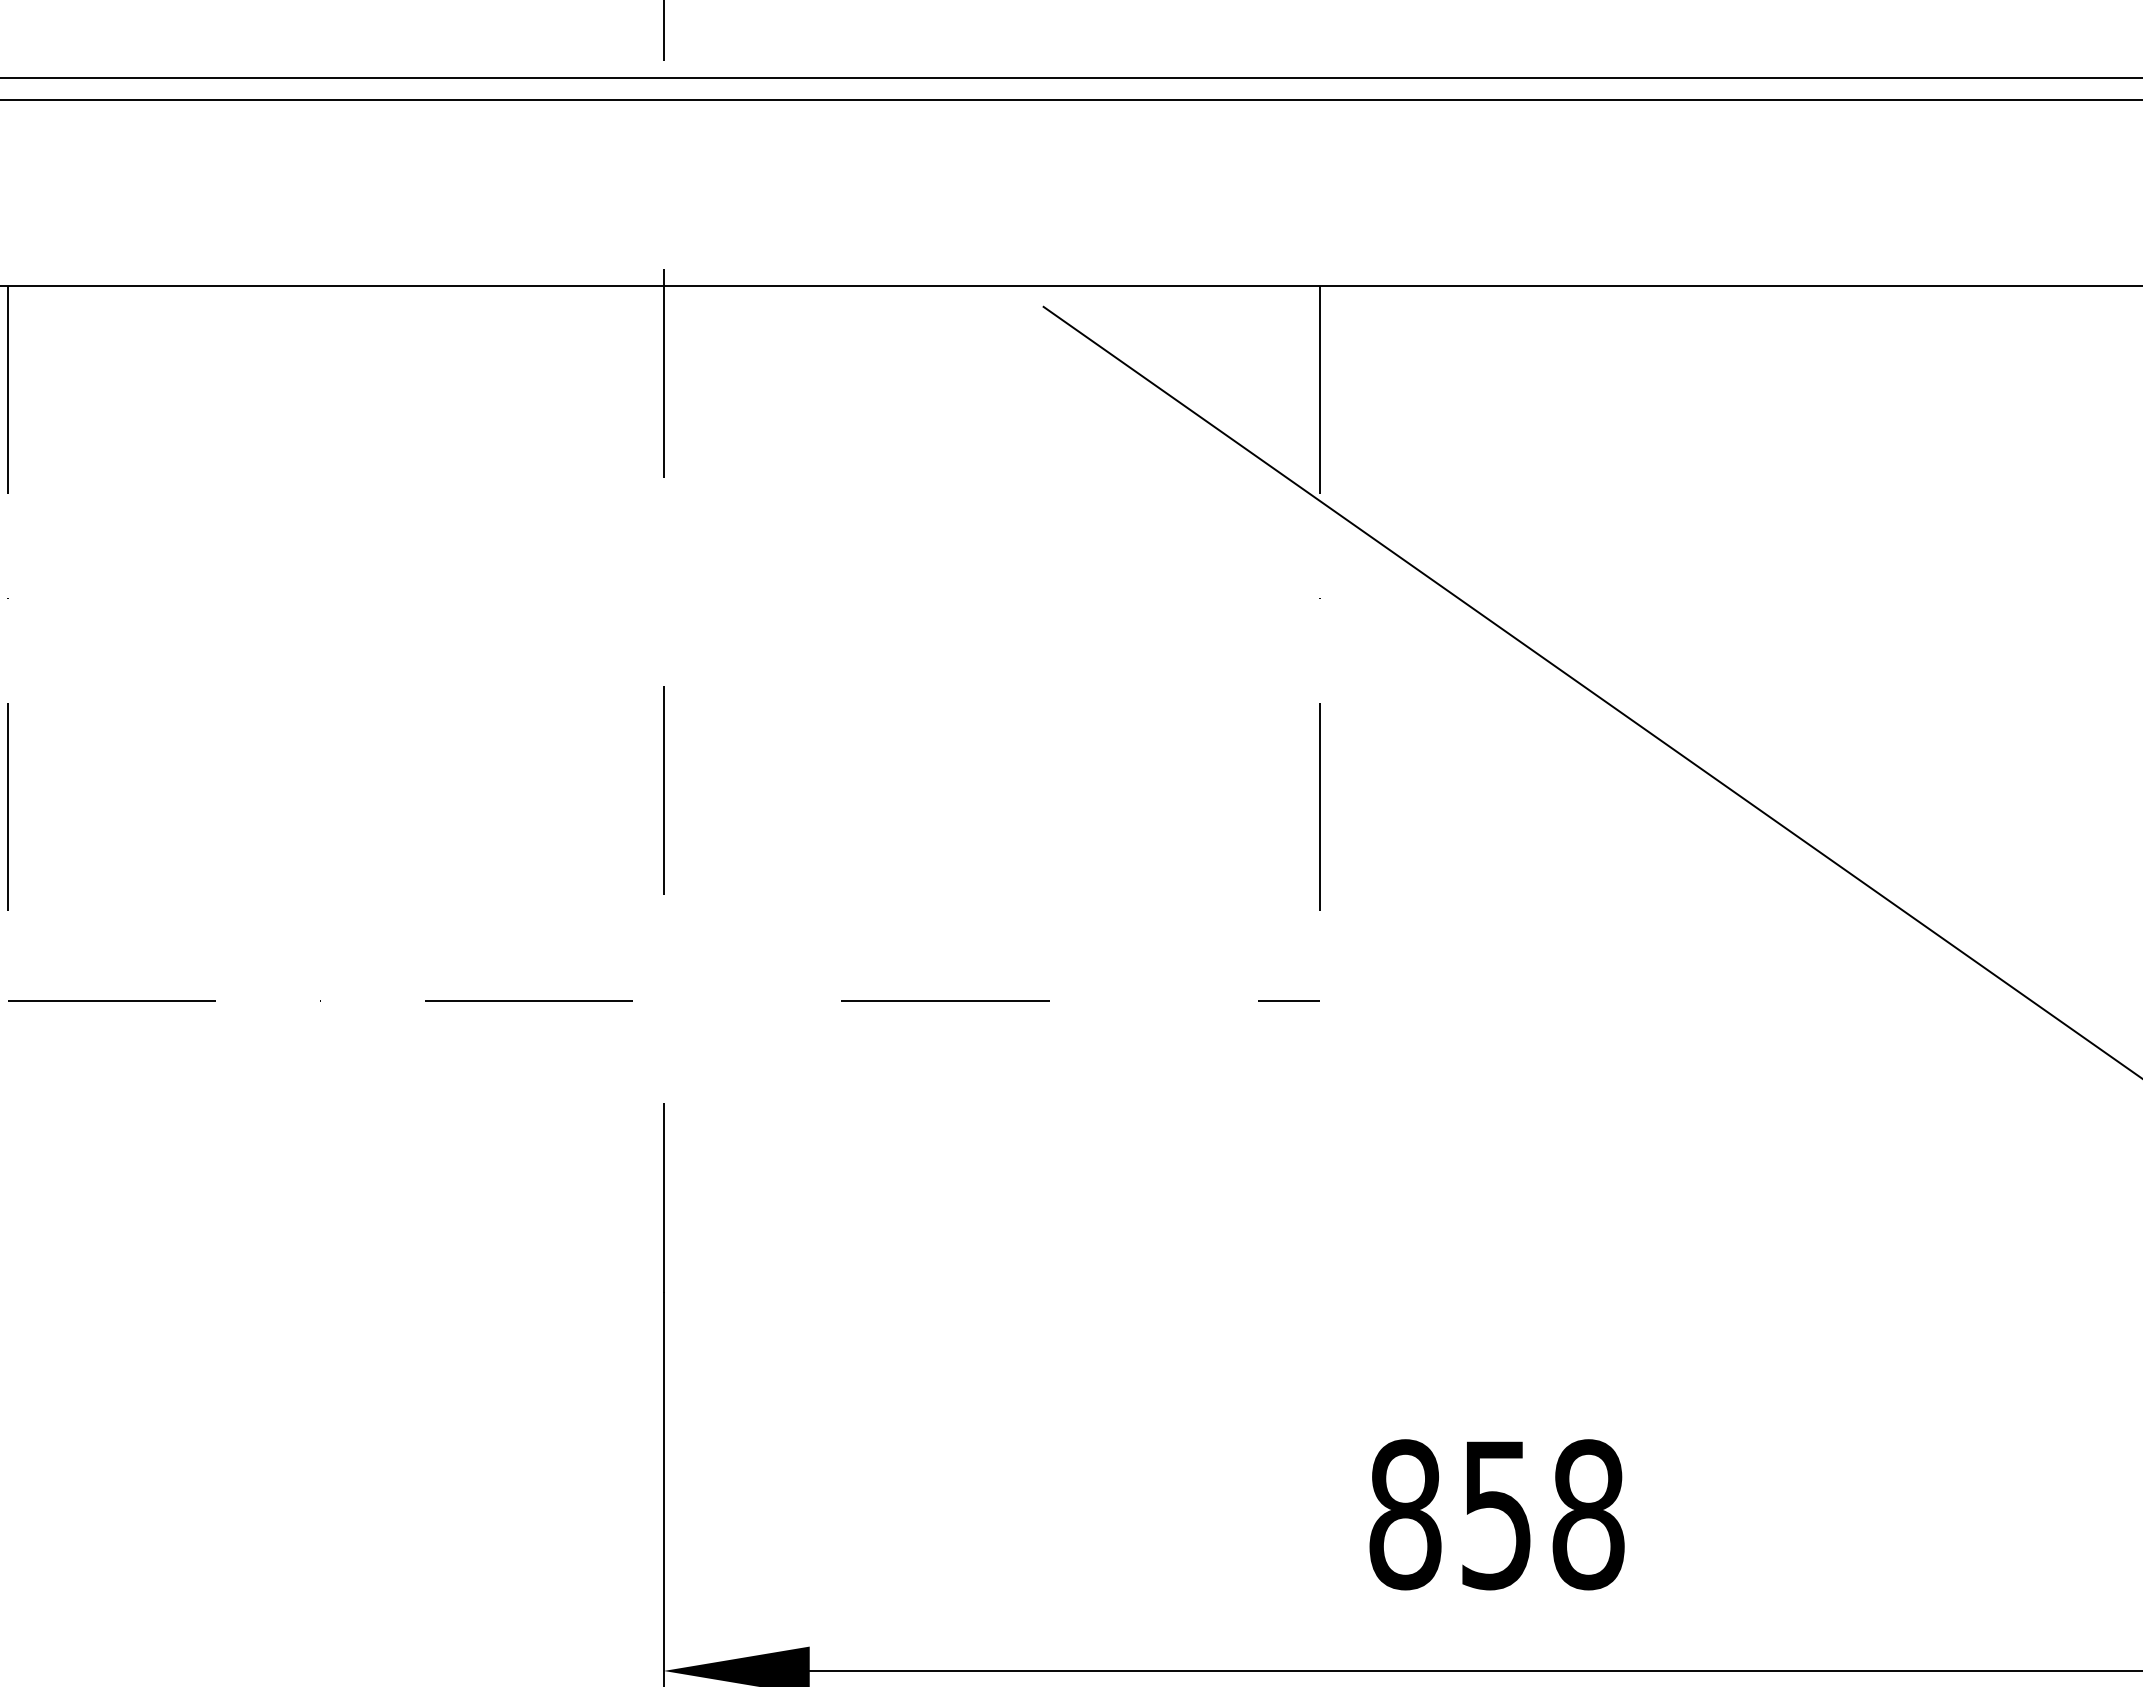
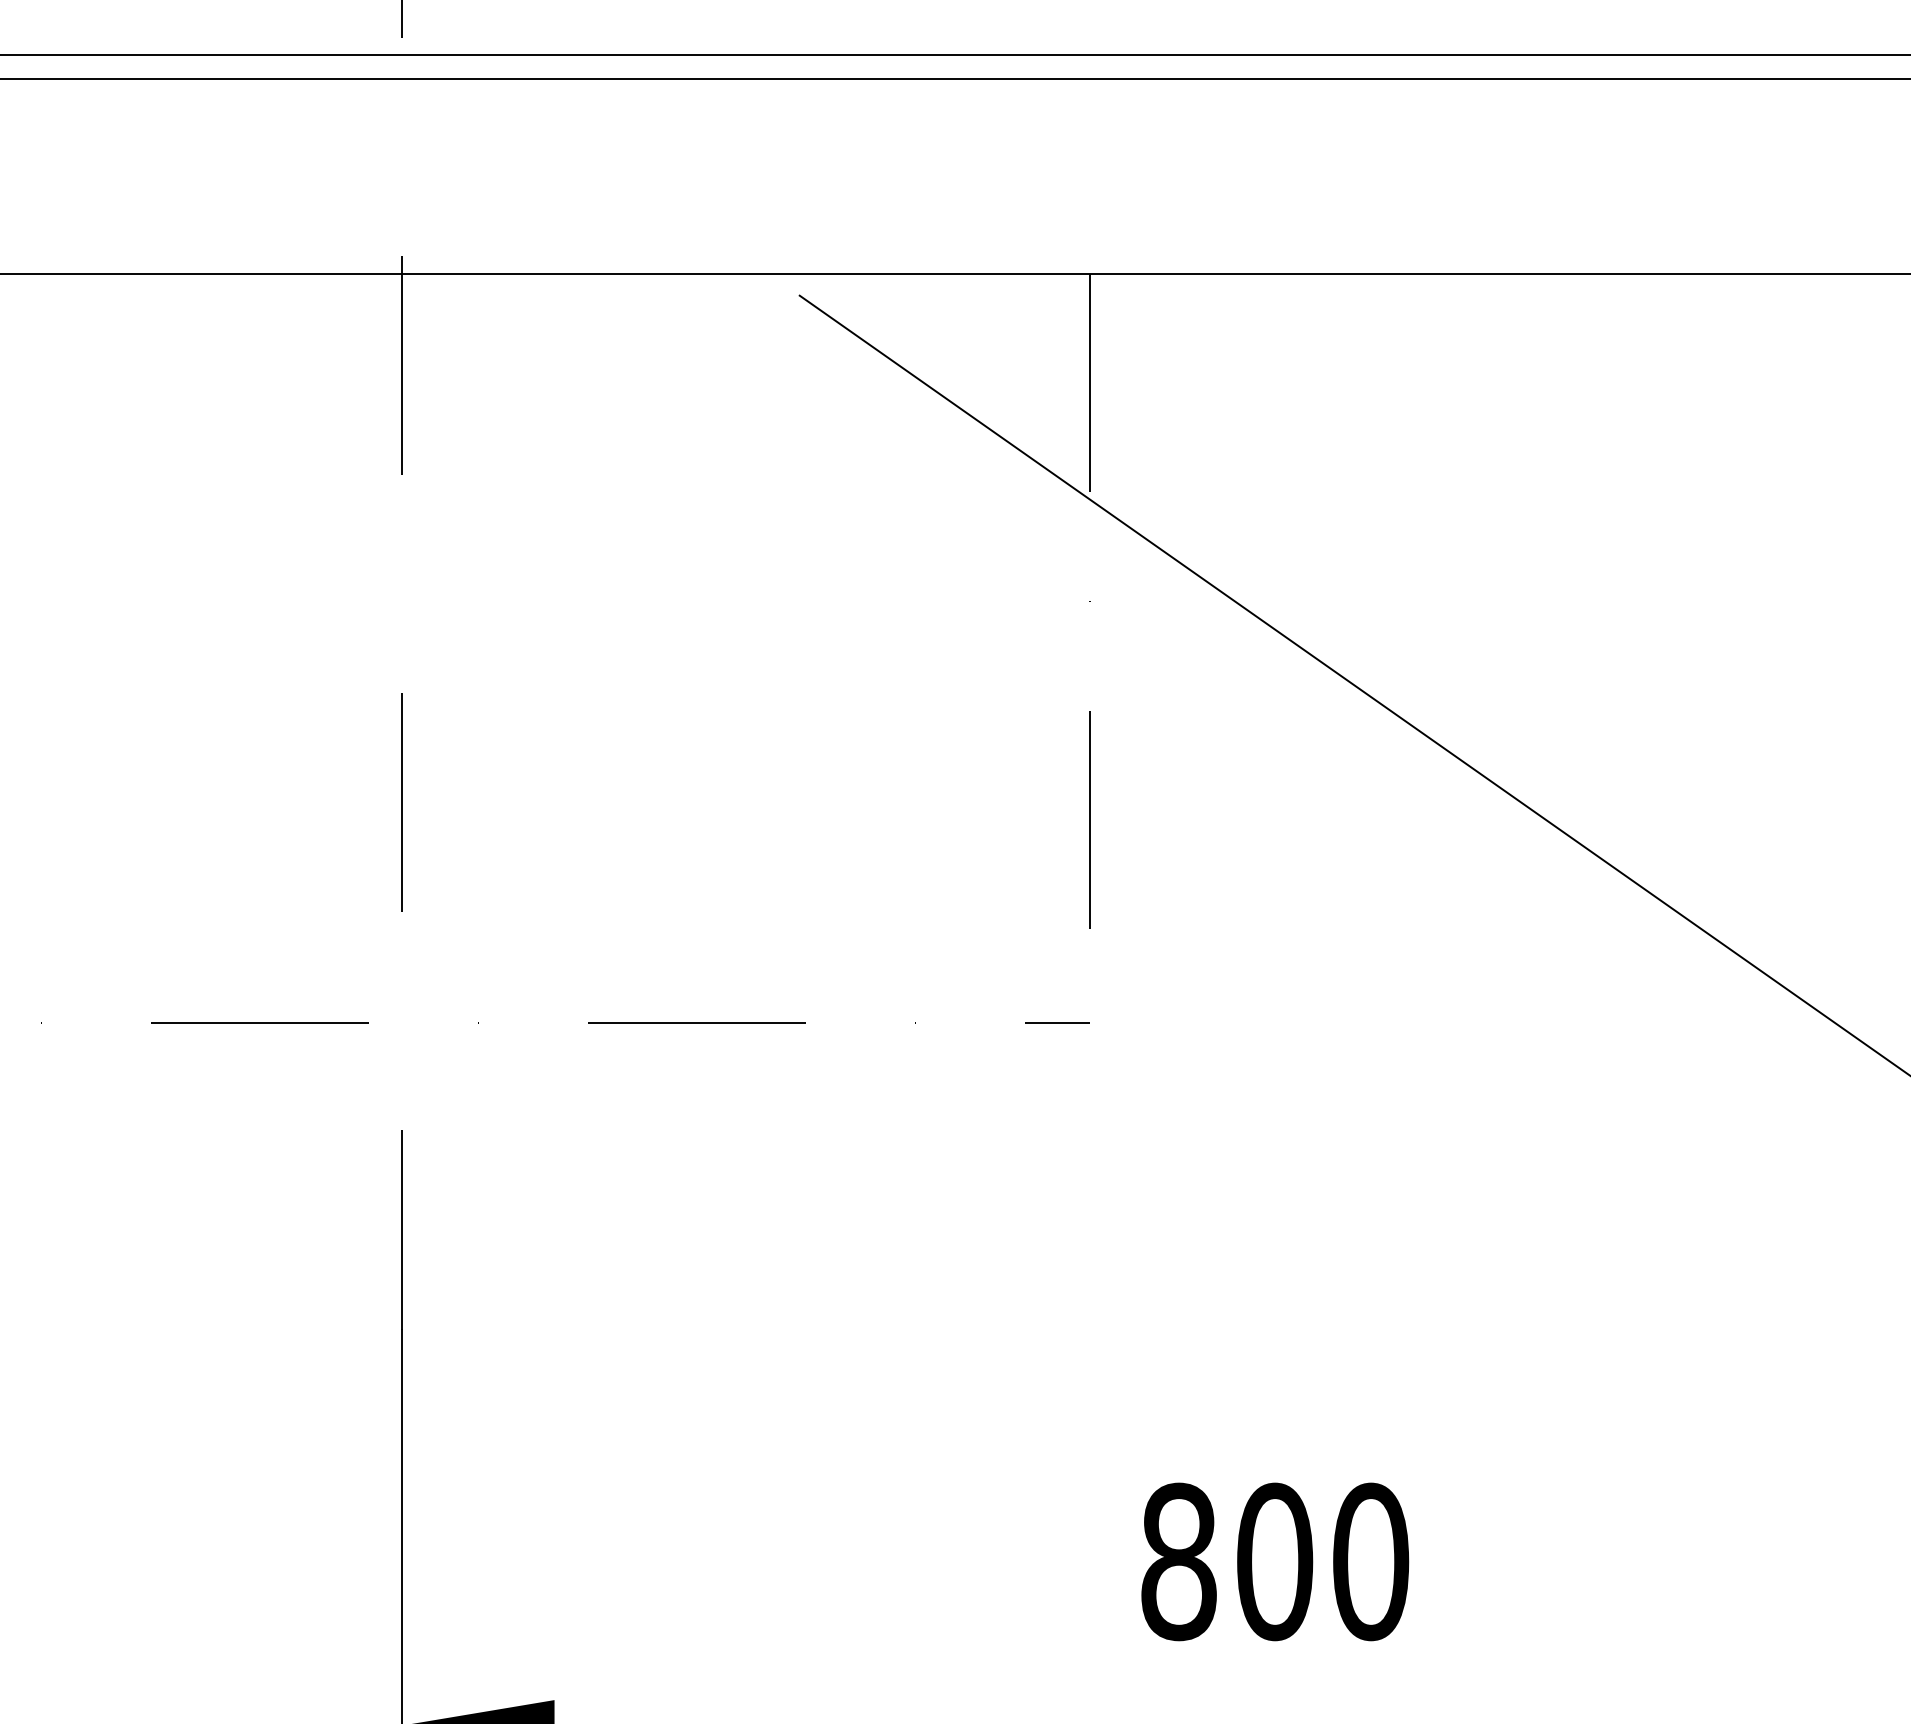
text: (1542, 1514) -> (1322, 1561), 858 -> 800

